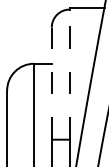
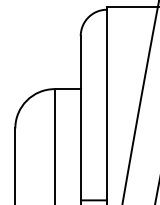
line: (69, 74) -> (106, 104), dashed -> solid
line: (51, 83) -> (80, 118), dashed -> solid

